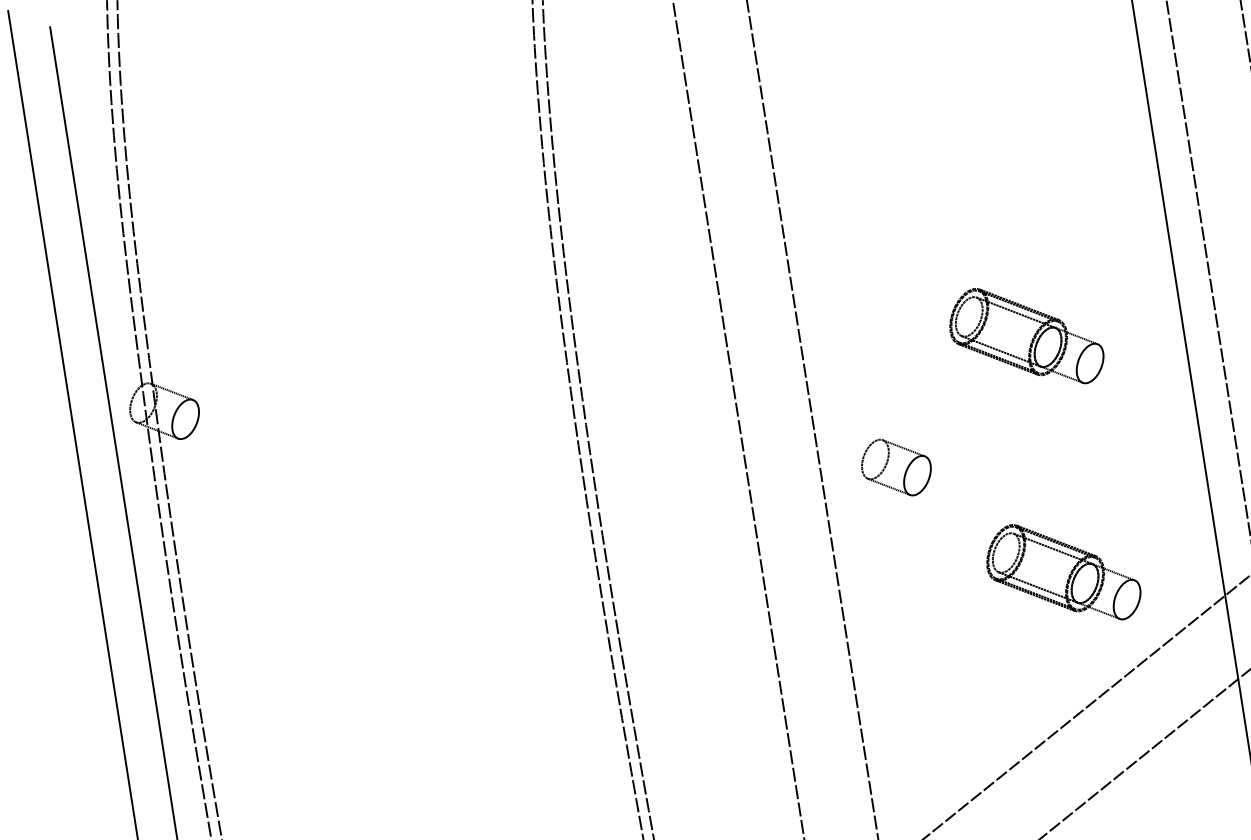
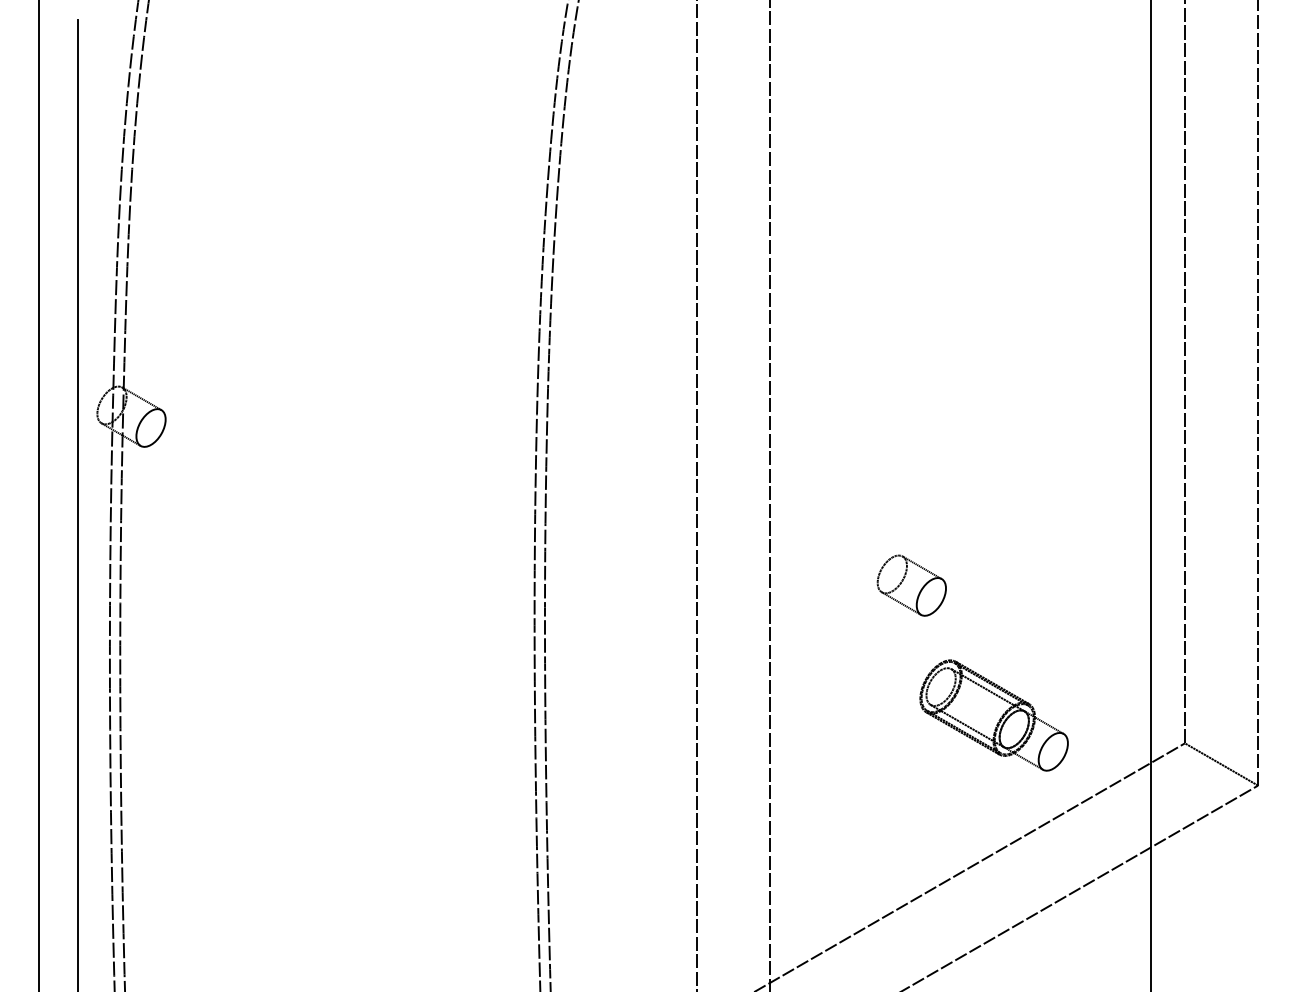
part: (1025, 336) -> (993, 476), removed
part: (896, 467) -> (911, 585), moved

